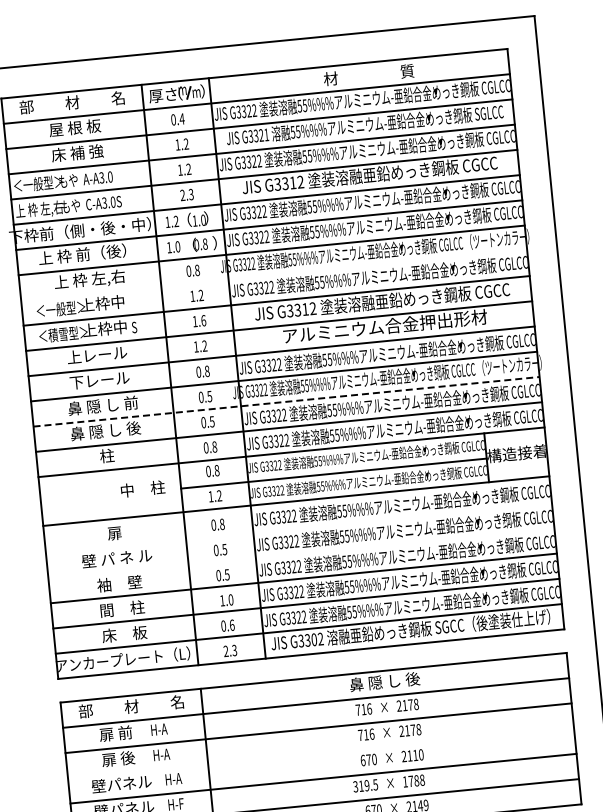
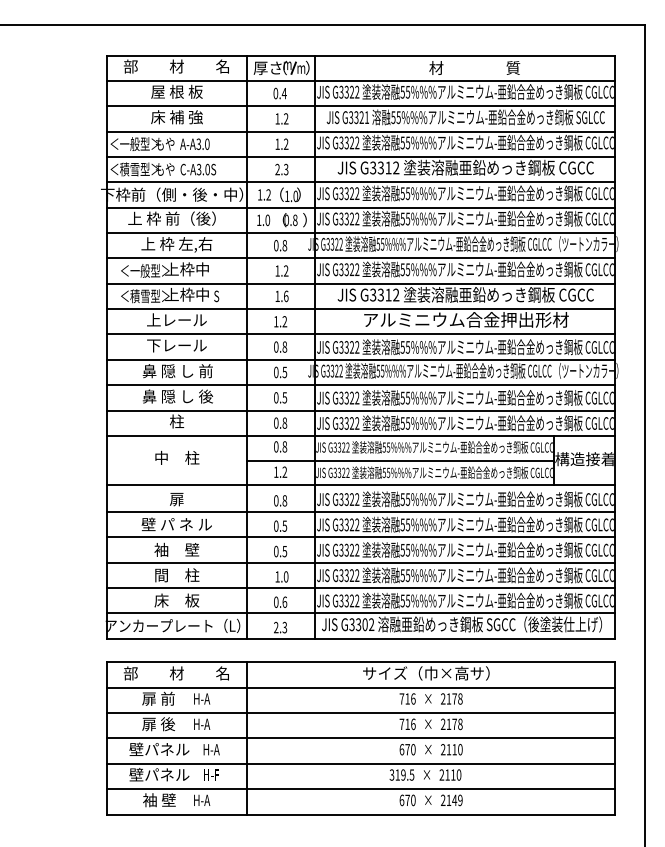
text: (40, 209) -> (134, 169), 上 枠 左,右 -> ＜積雪型＞
line: (273, 275) -> (360, 258), added
line: (287, 402) -> (361, 385), dashed -> solid
text: (143, 488) -> (177, 457), moved
line: (298, 527) -> (360, 511), added
line: (301, 553) -> (360, 537), added
text: (380, 682) -> (426, 673), 鼻 隠 し 後 -> サイズ（巾×高サ）
line: (320, 753) -> (360, 738), added
text: (413, 780) -> (450, 774), 1788 -> 2110

